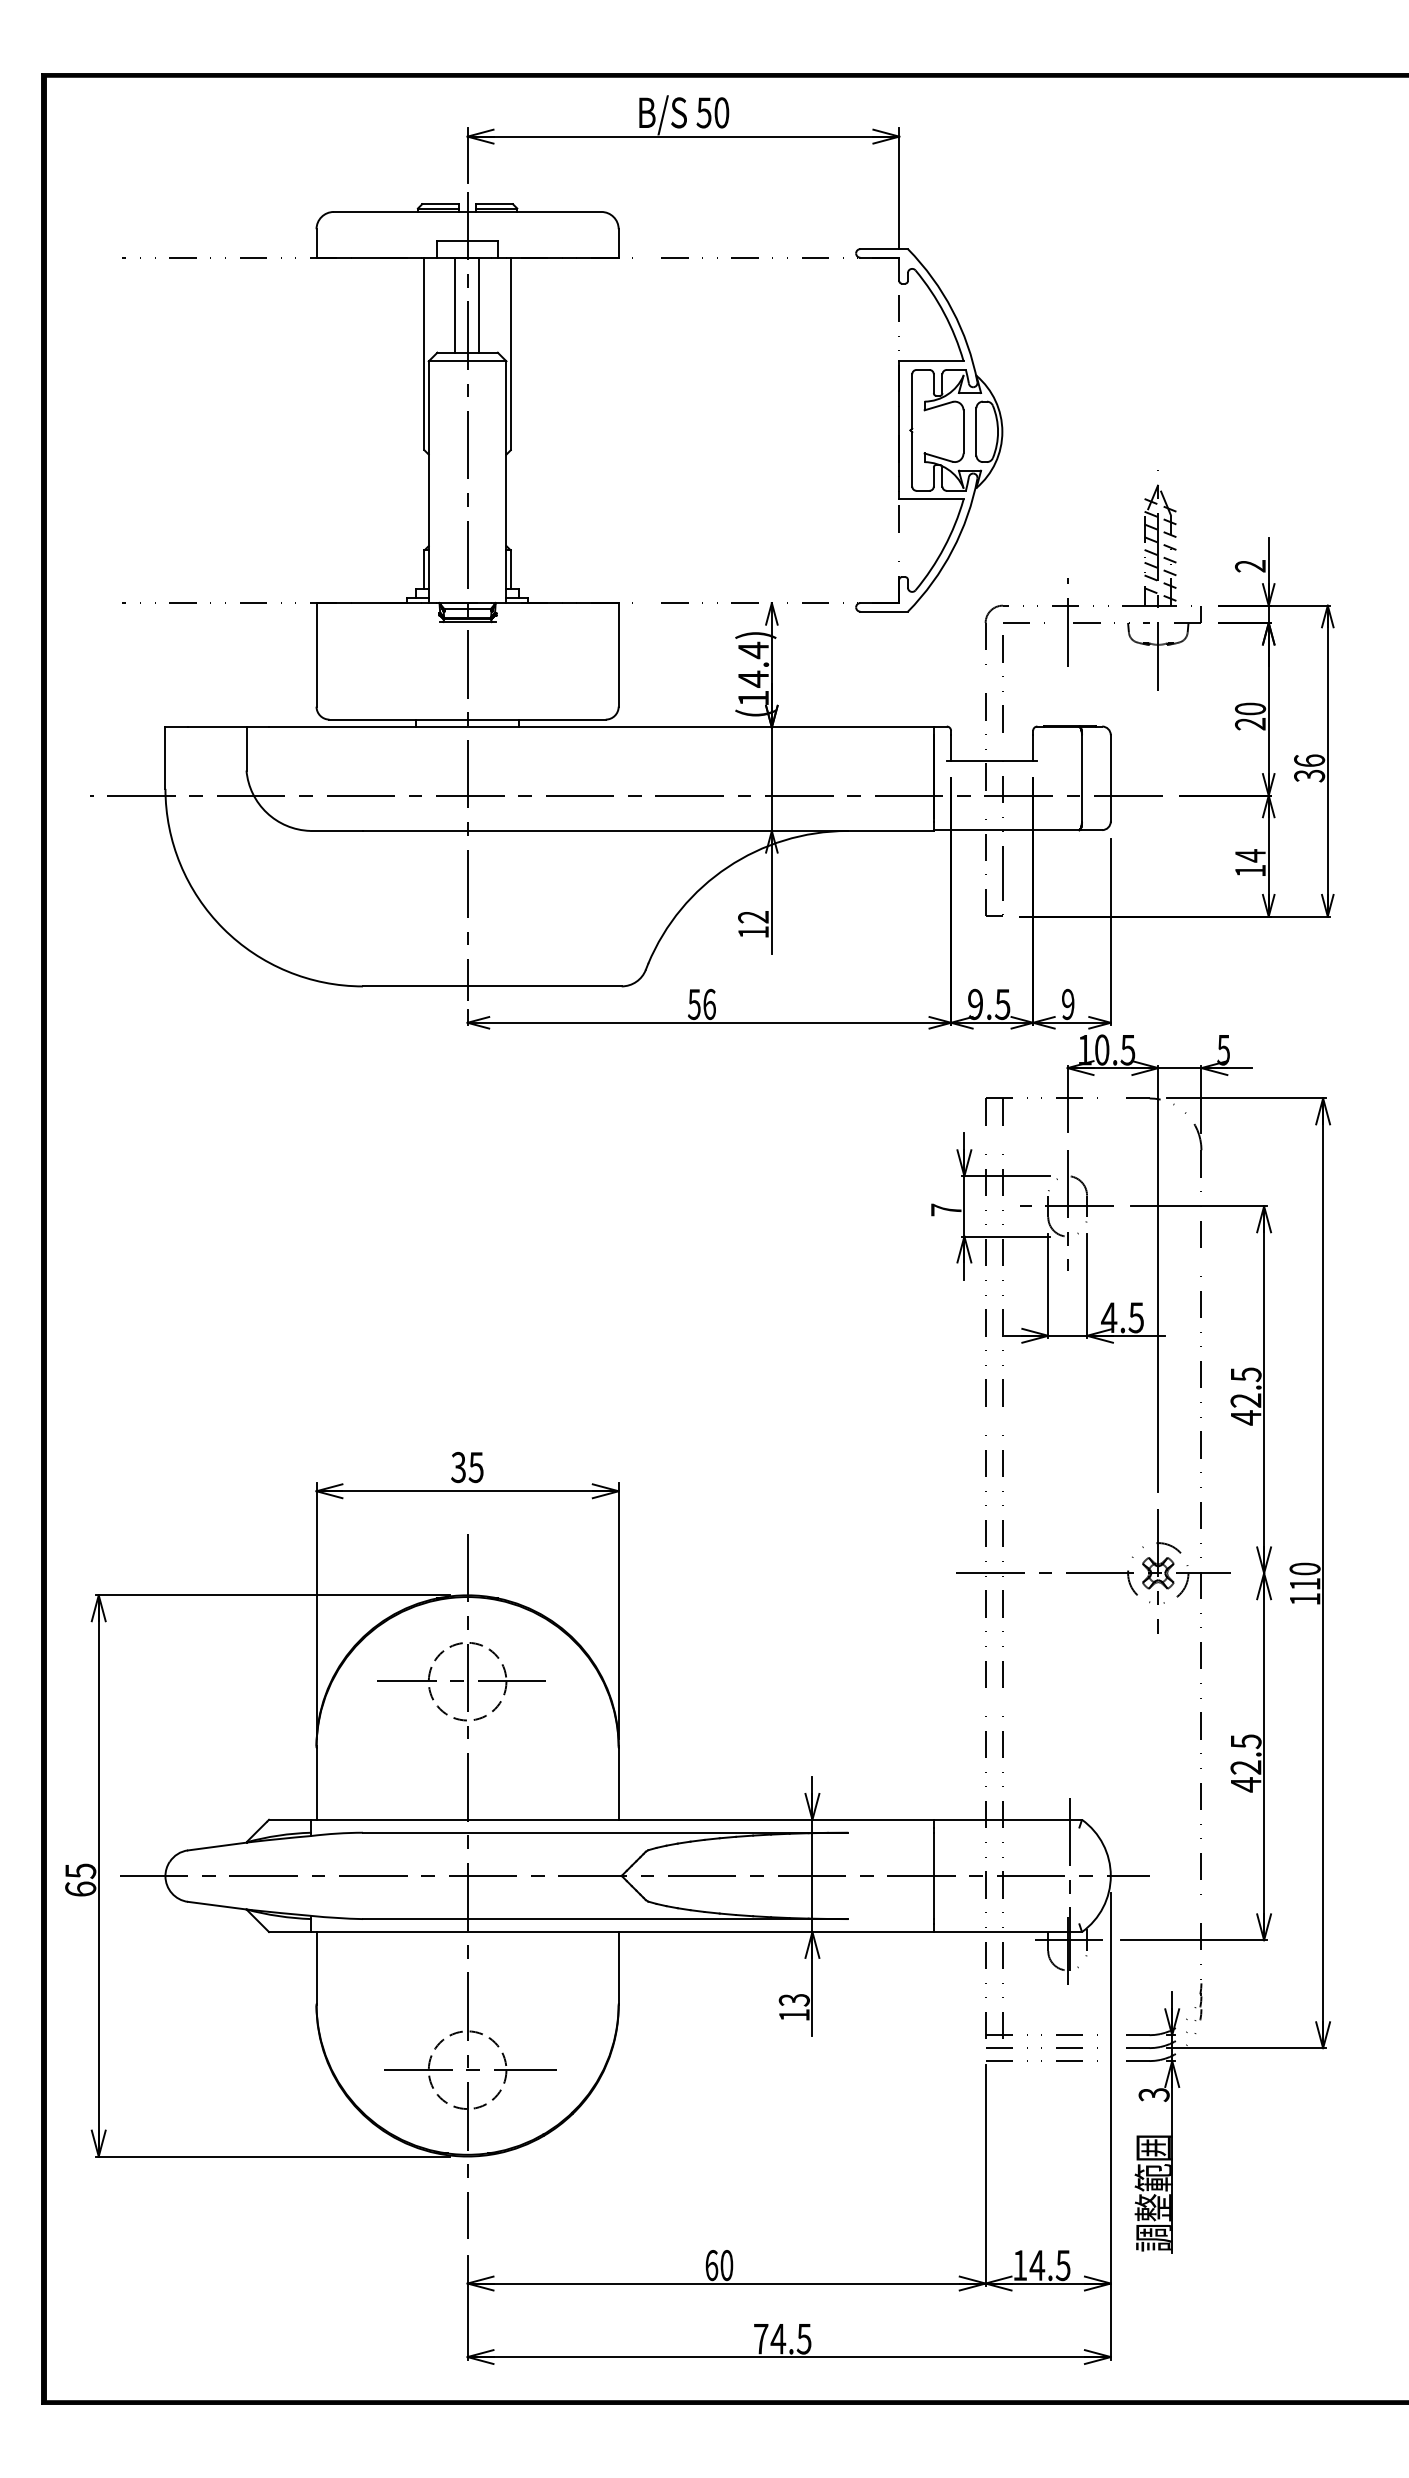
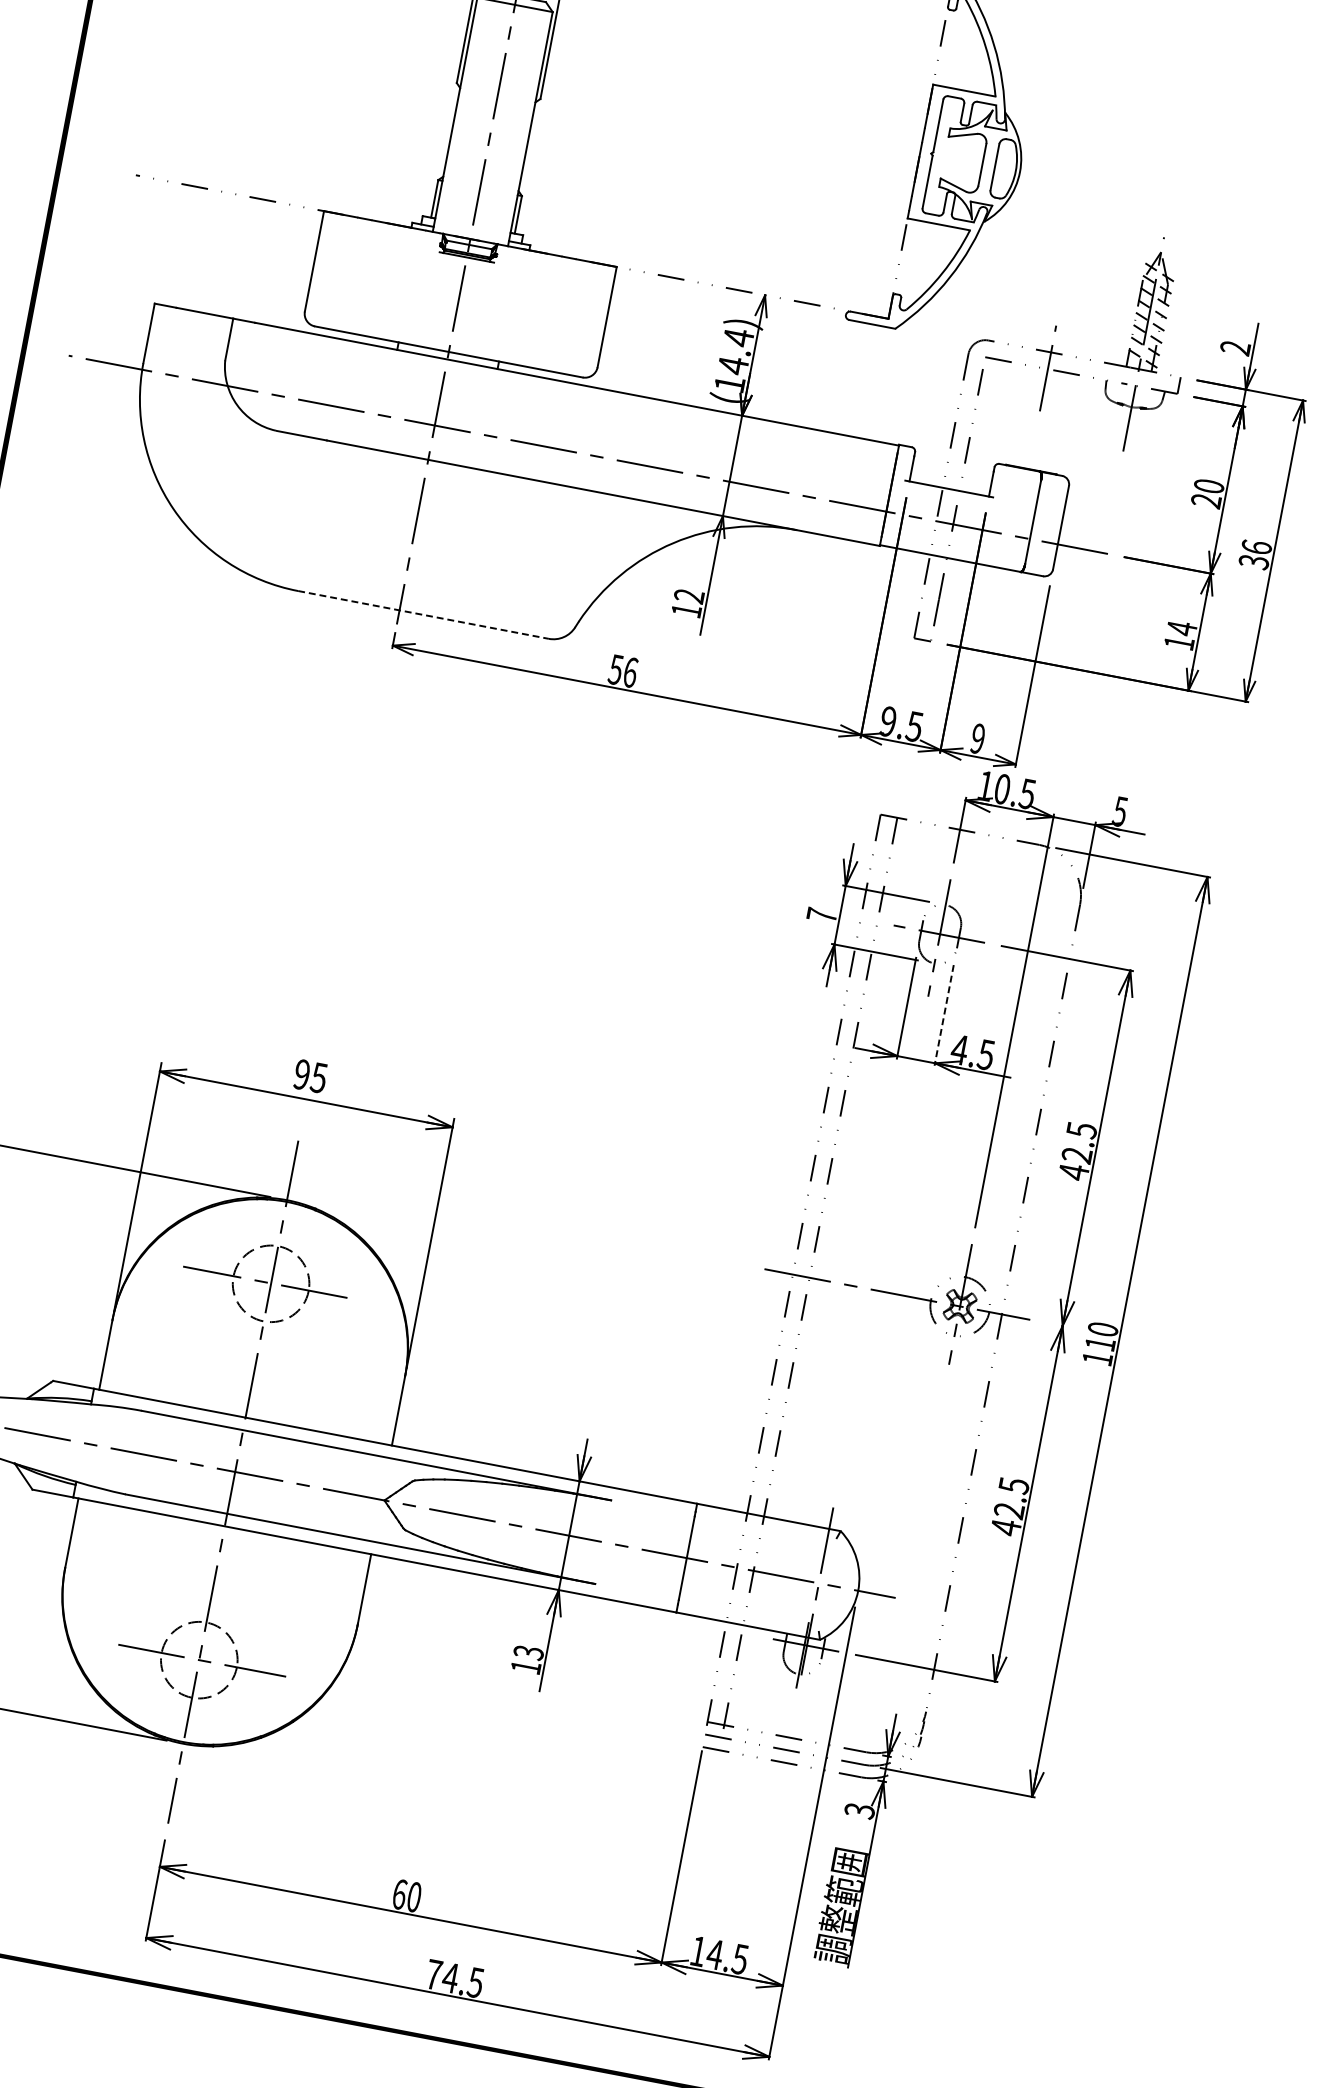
line: (492, 986) -> (423, 615), solid -> dashed
line: (1087, 1286) -> (944, 1015), solid -> dashed
text: (458, 1467) -> (301, 1074), 35 -> 95

